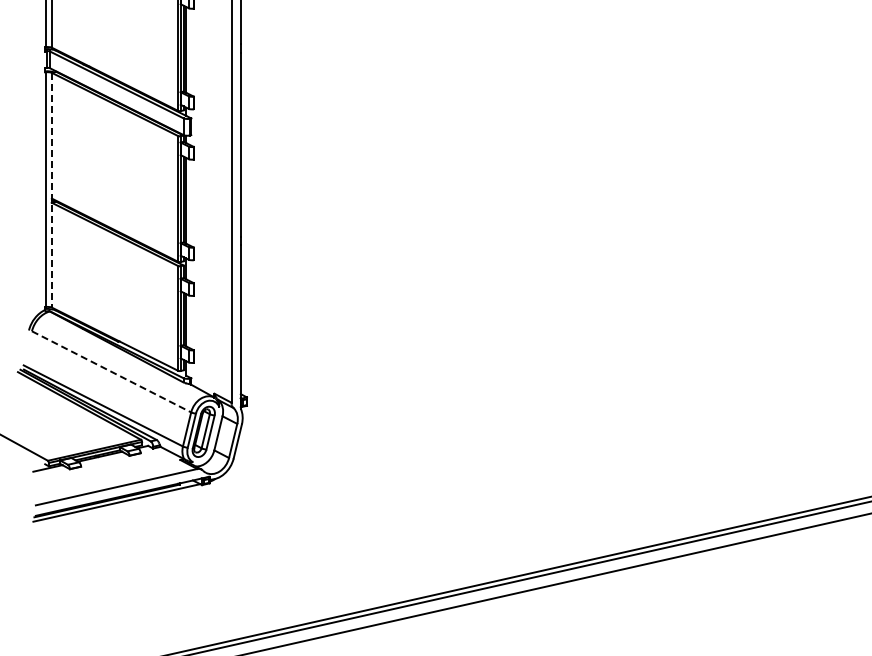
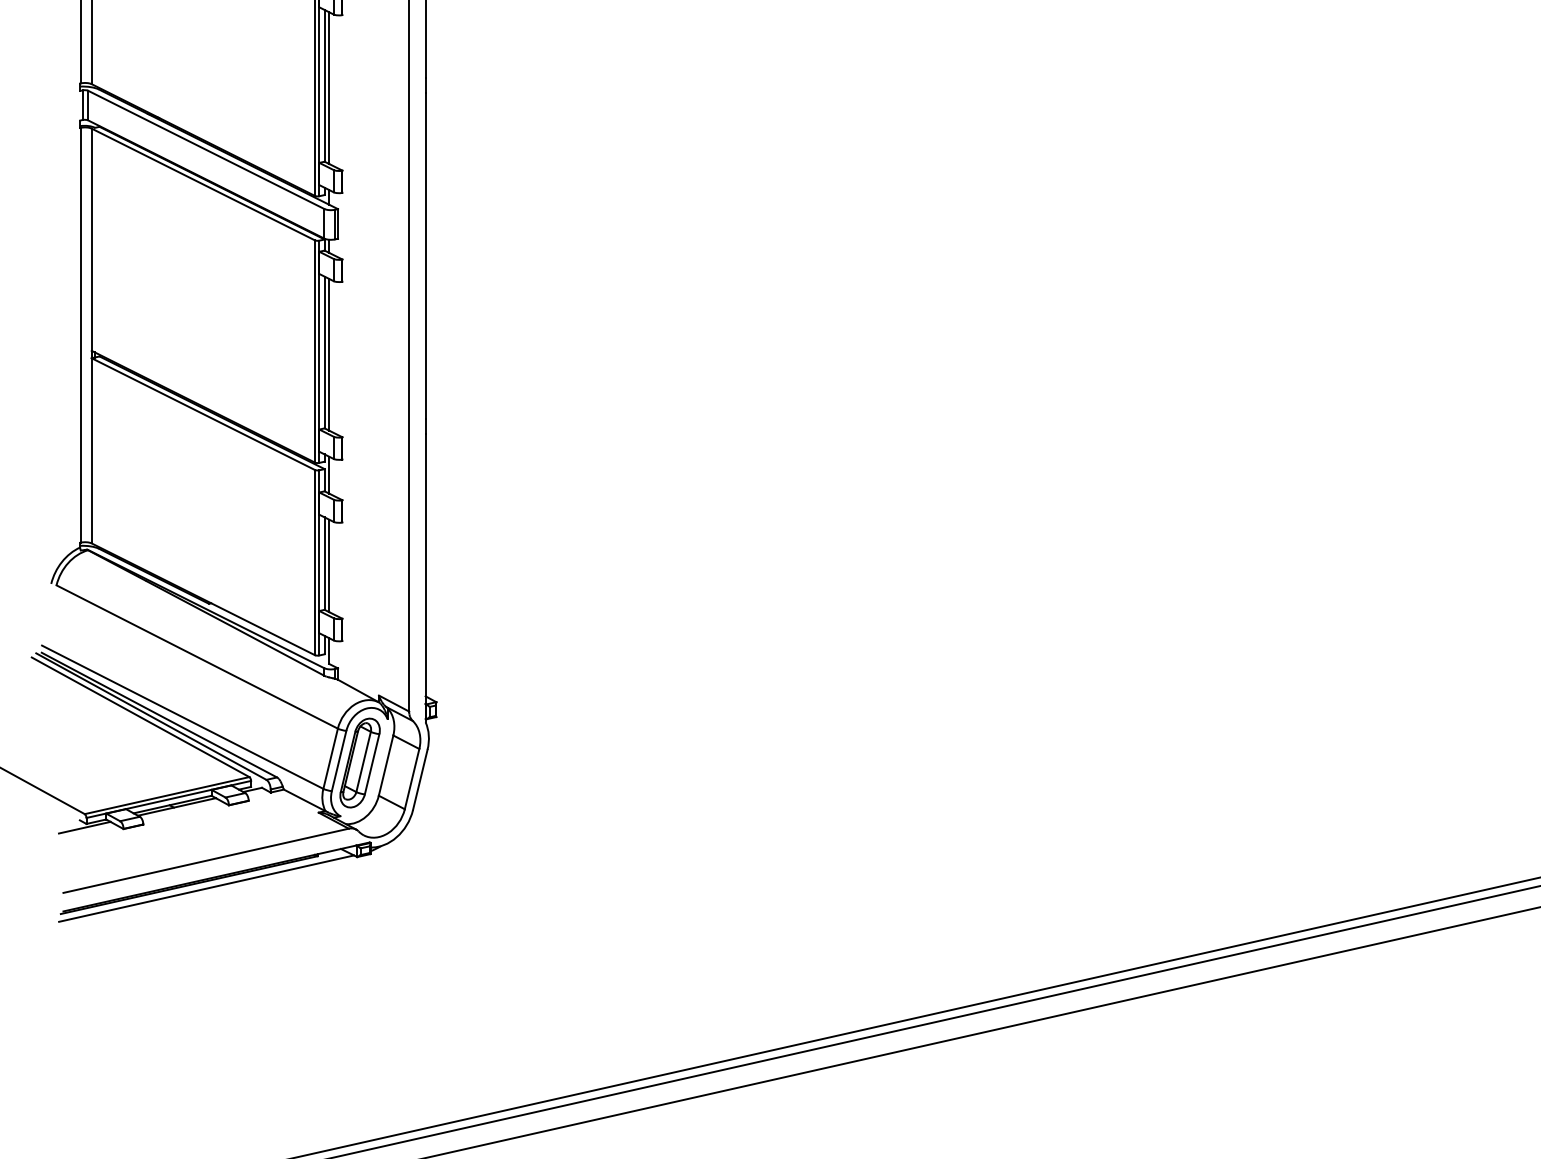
line: (51, 190) -> (91, 336), dashed -> solid
line: (112, 372) -> (198, 658), dashed -> solid

